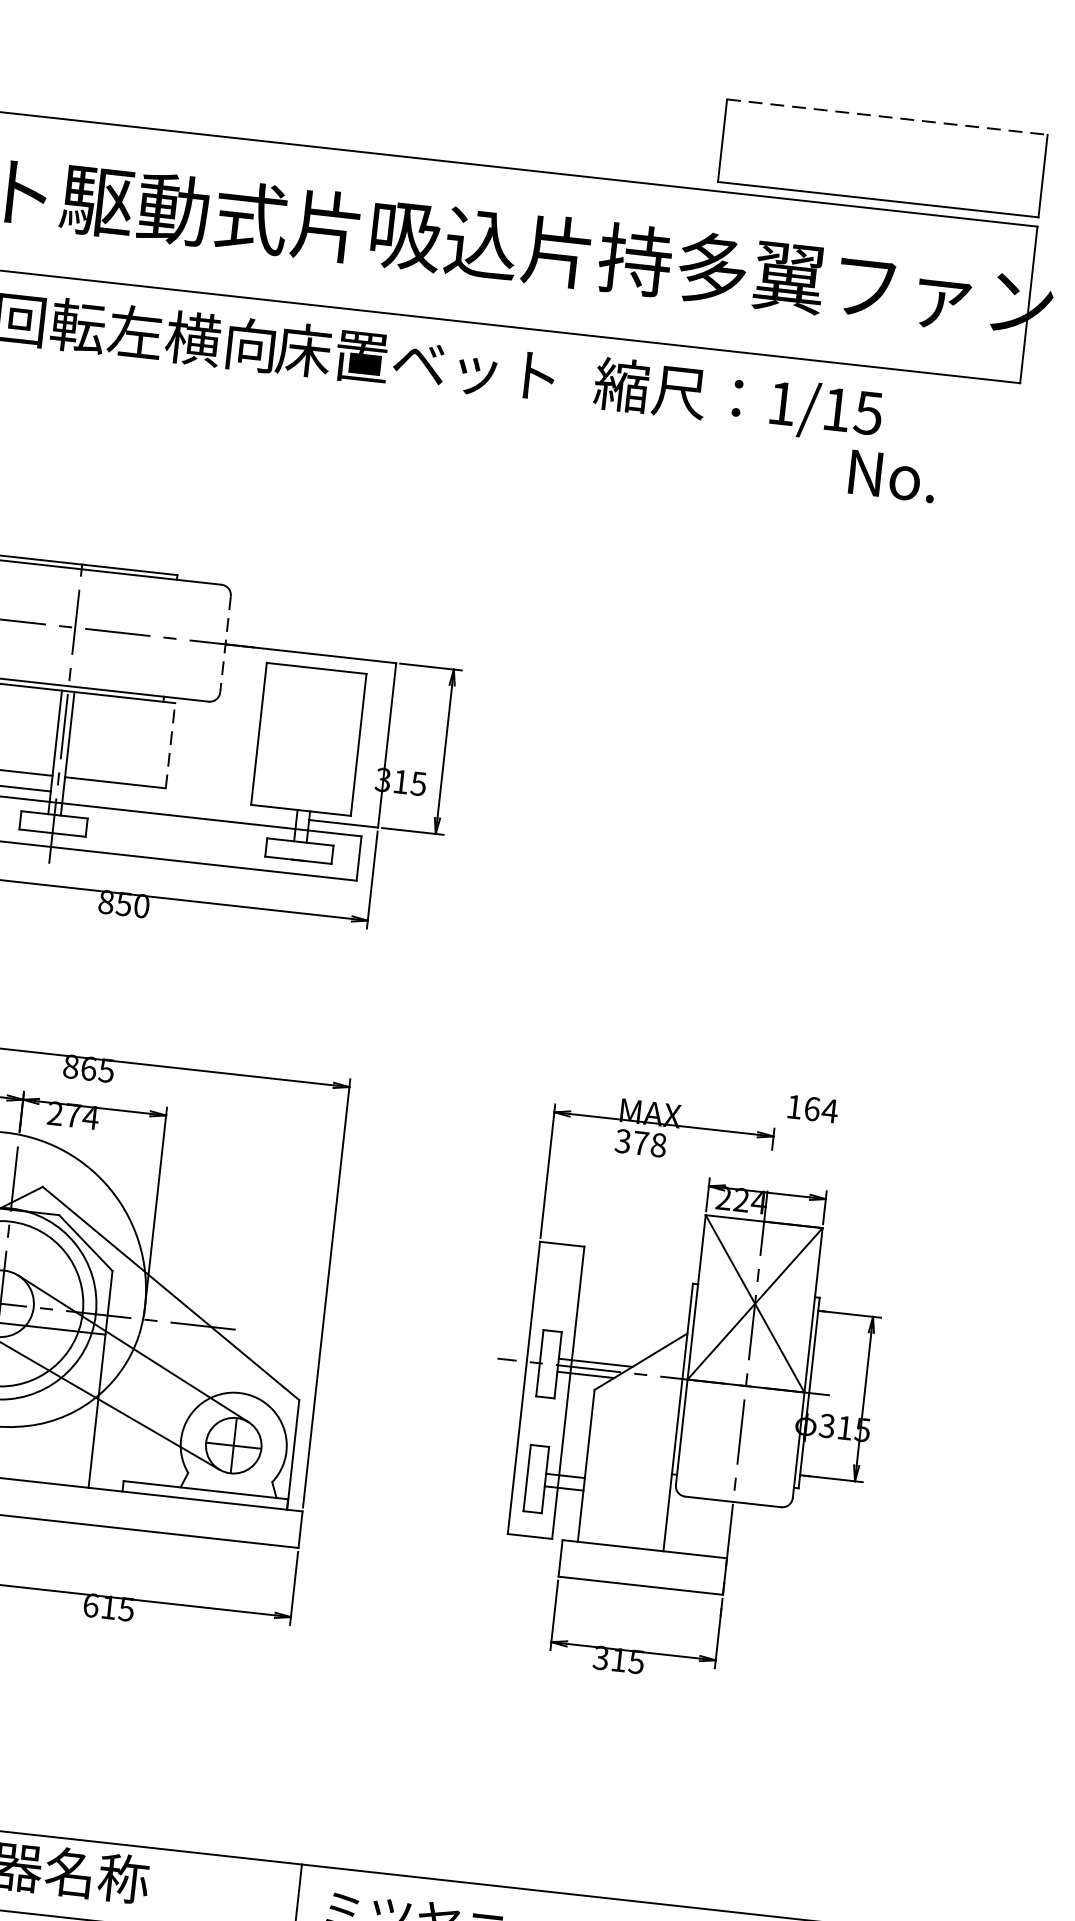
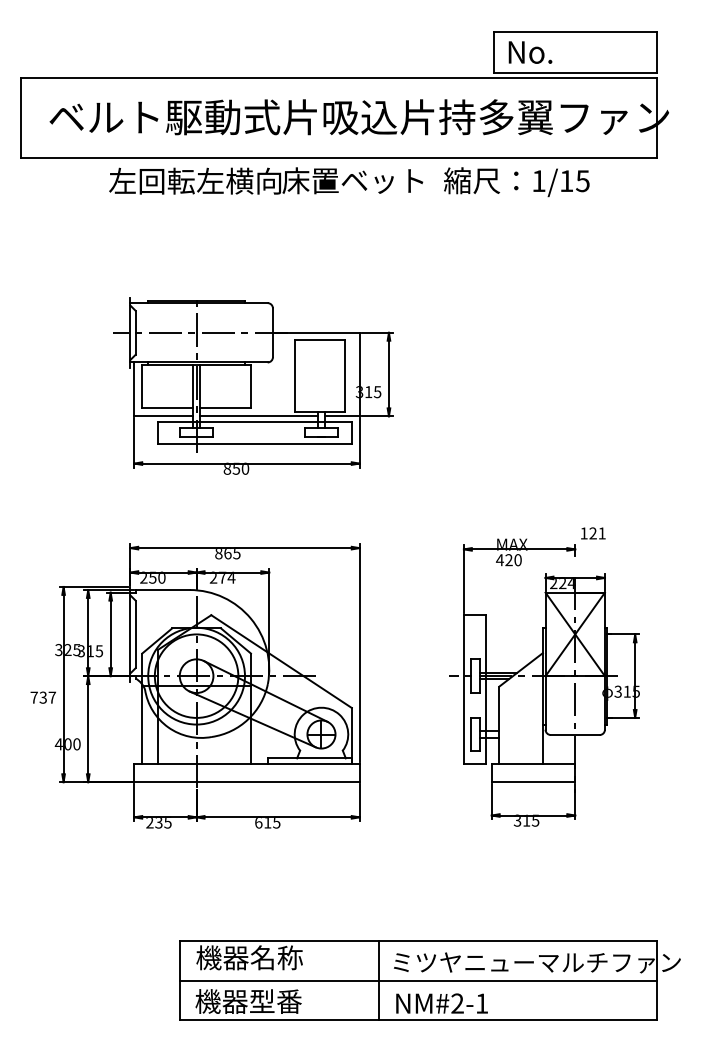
line: (888, 117) -> (576, 31), dashed -> solid
text: (892, 476) -> (530, 52), moved
line: (224, 645) -> (272, 333), dashed -> solid
line: (169, 745) -> (250, 386), dashed -> solid
line: (178, 805) -> (258, 416), added
text: (820, 1110) -> (597, 533), 164 -> 121
text: (639, 1143) -> (508, 560), 378 -> 420

